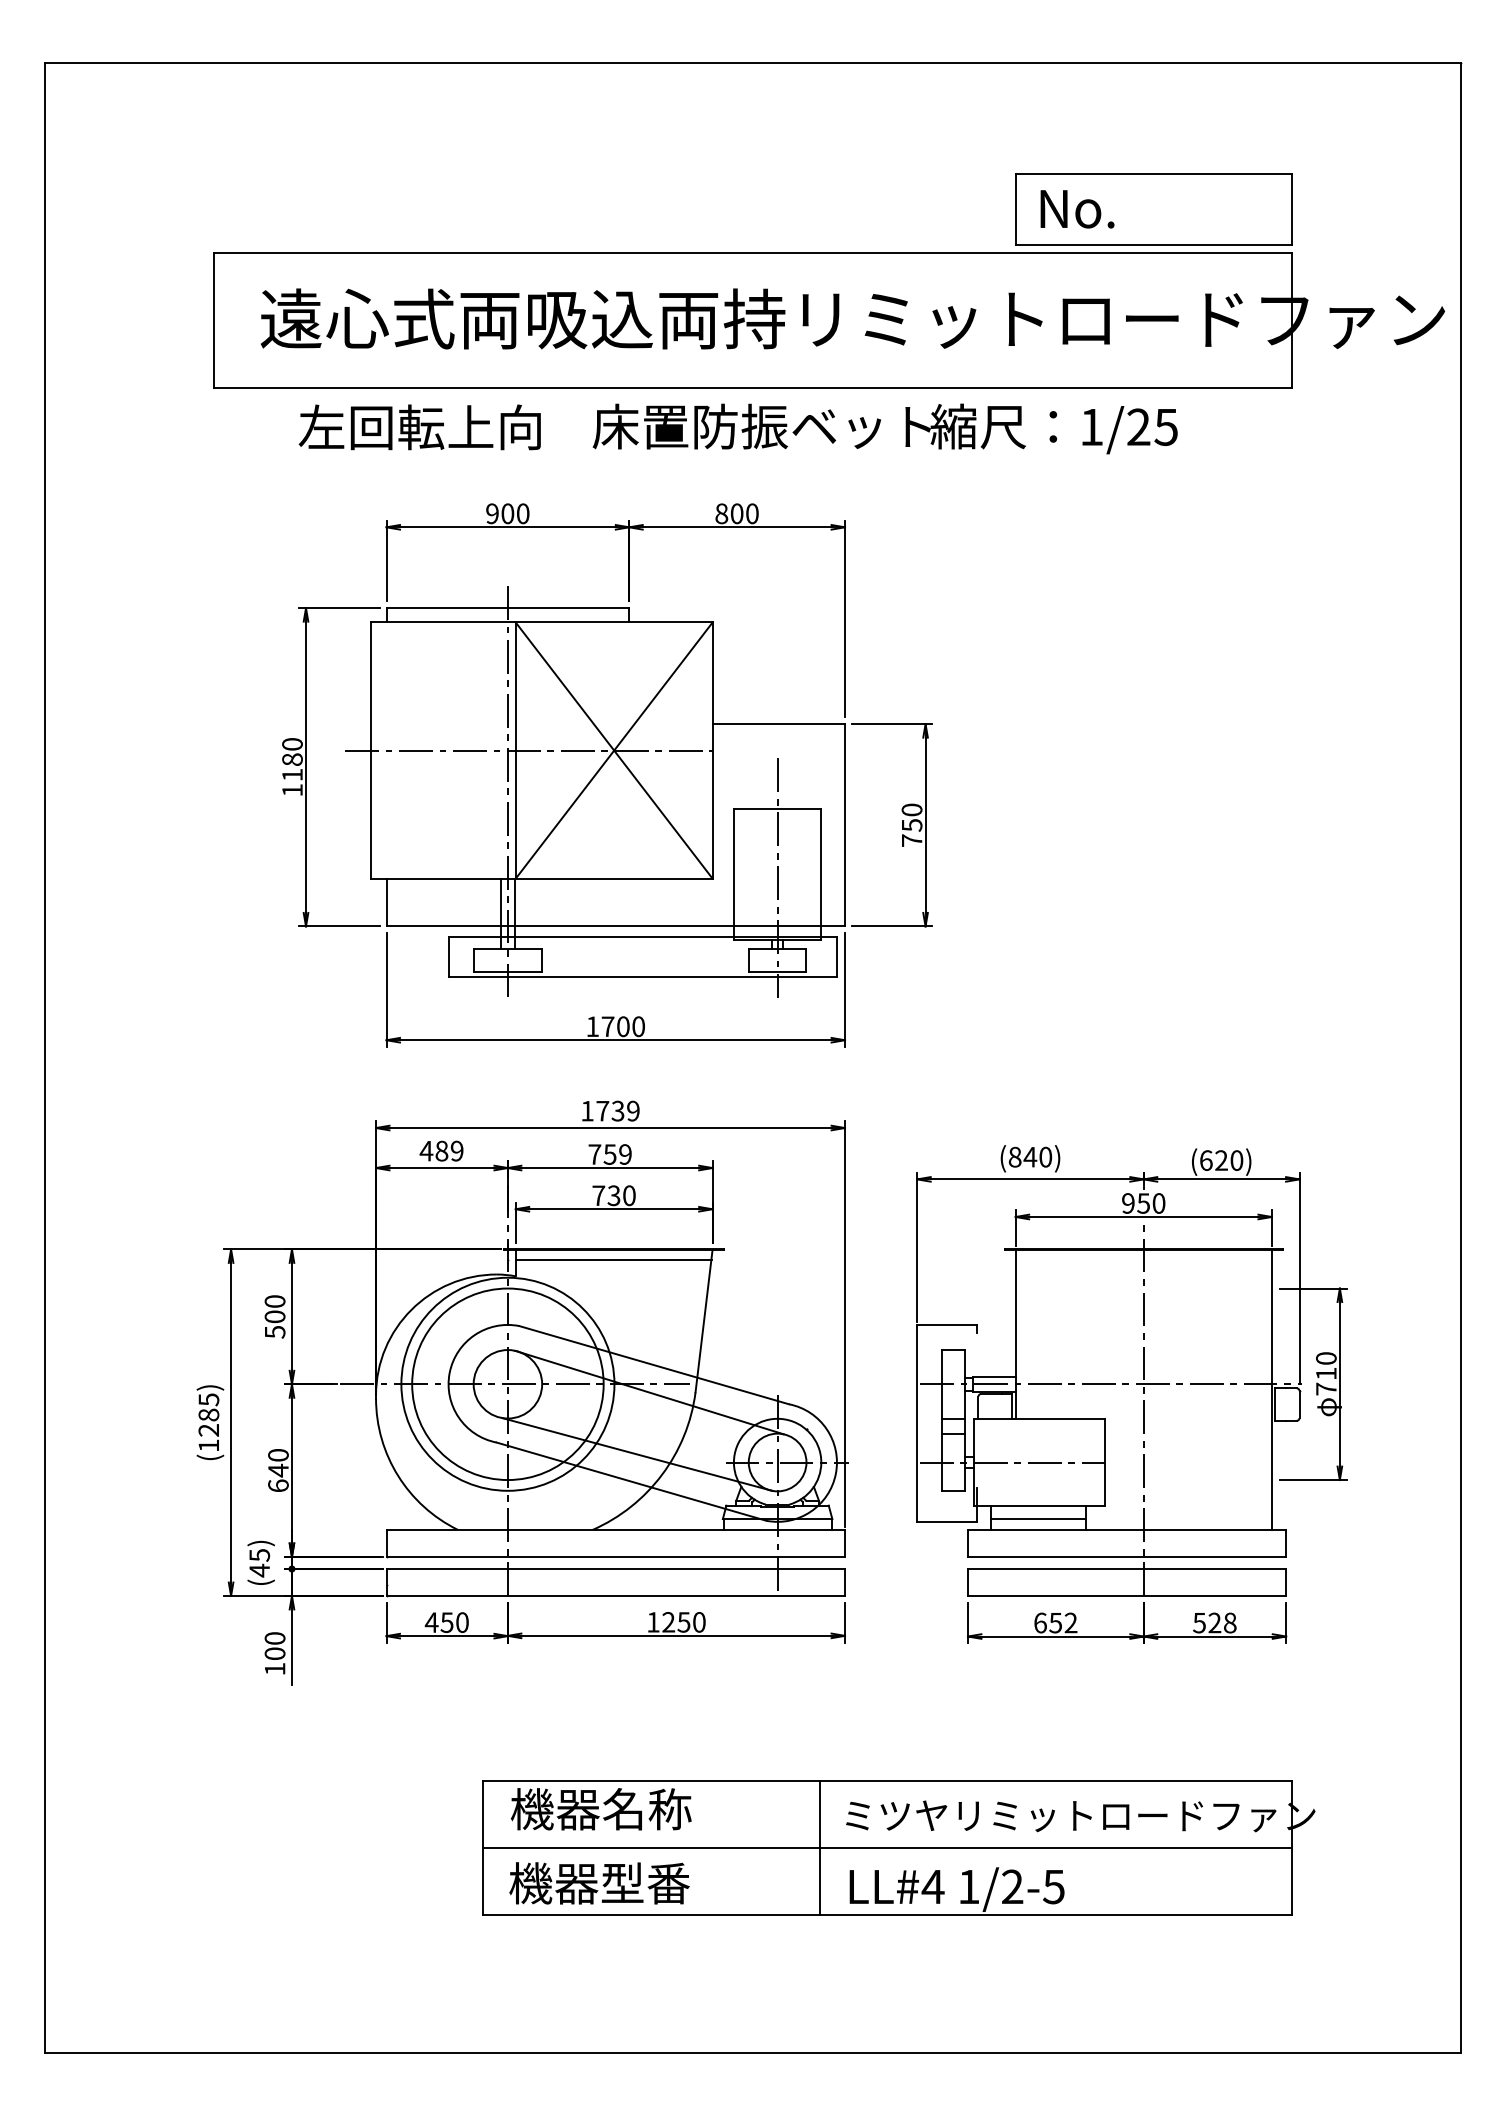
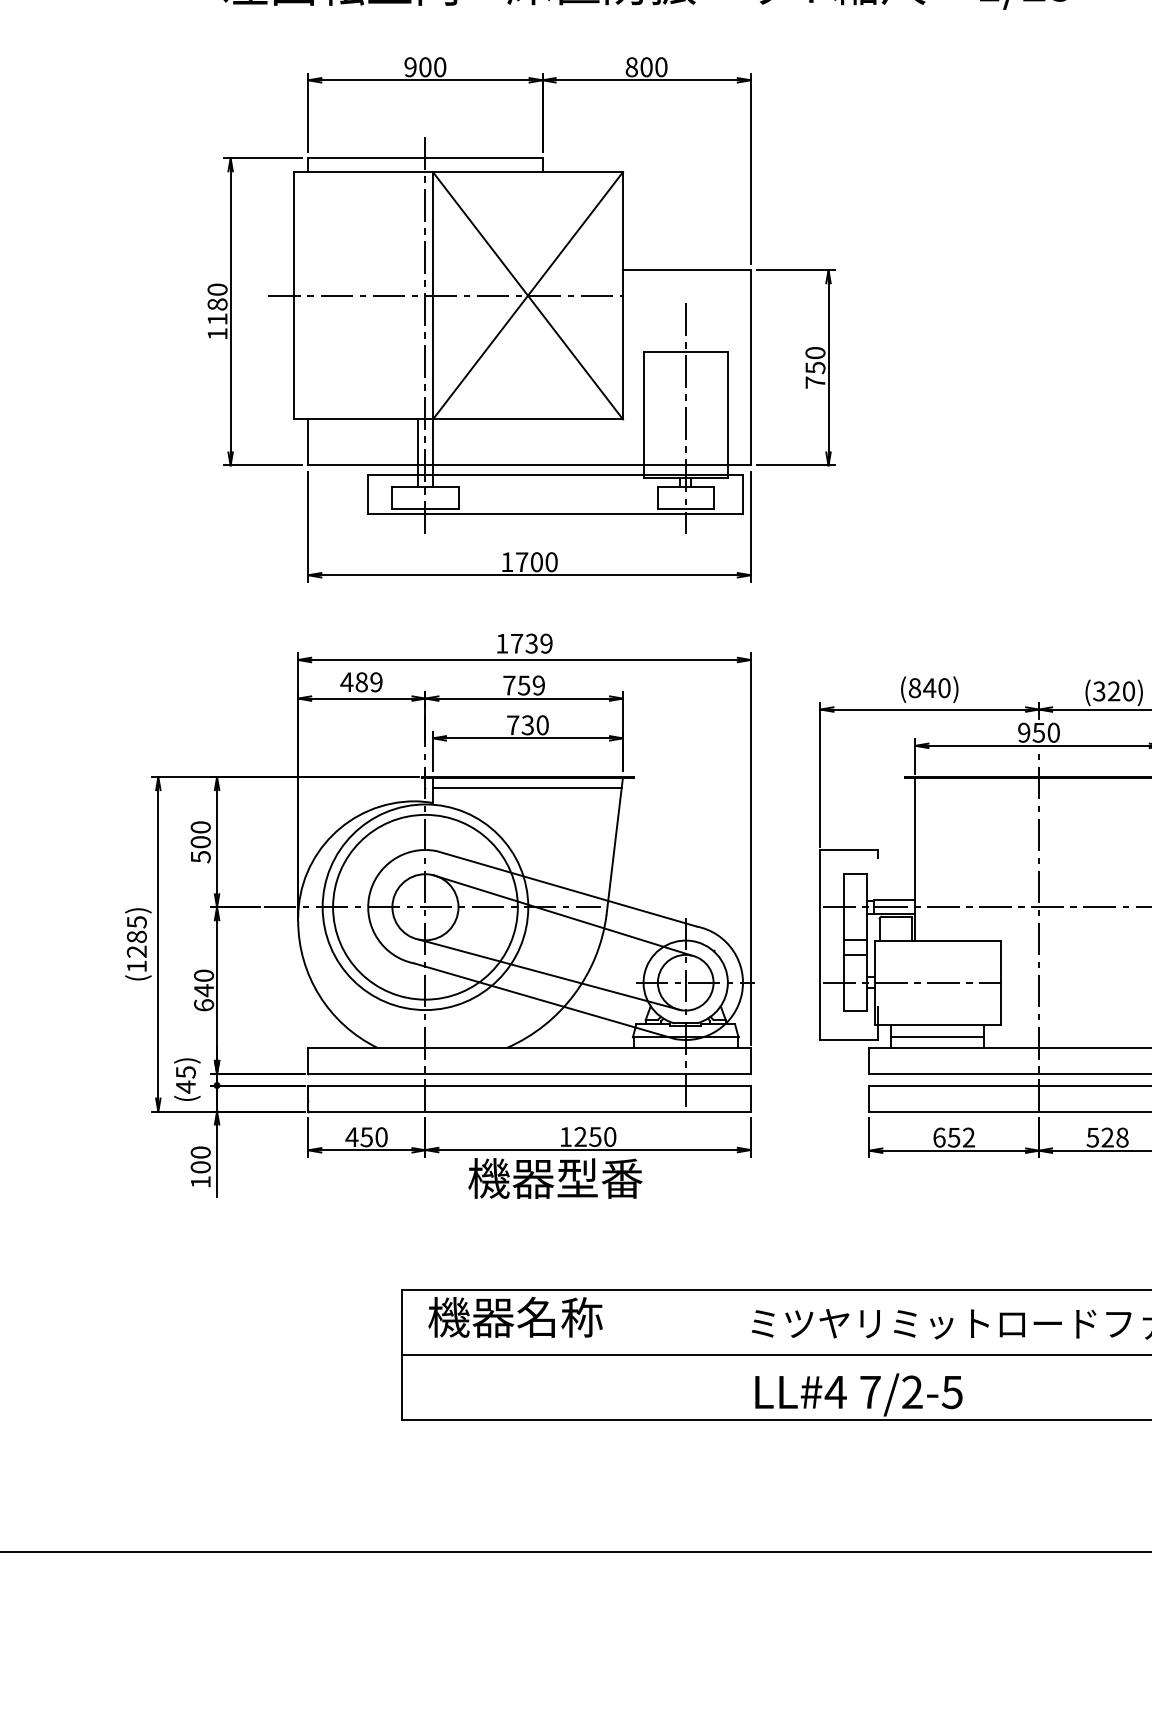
text: (1205, 1160) -> (1098, 691), (620) -> (320)
line: (820, 1847) -> (727, 1354), removed
text: (599, 1883) -> (555, 1178), moved
text: (968, 1886) -> (869, 1391), 1/2-5 -> 7/2-5

